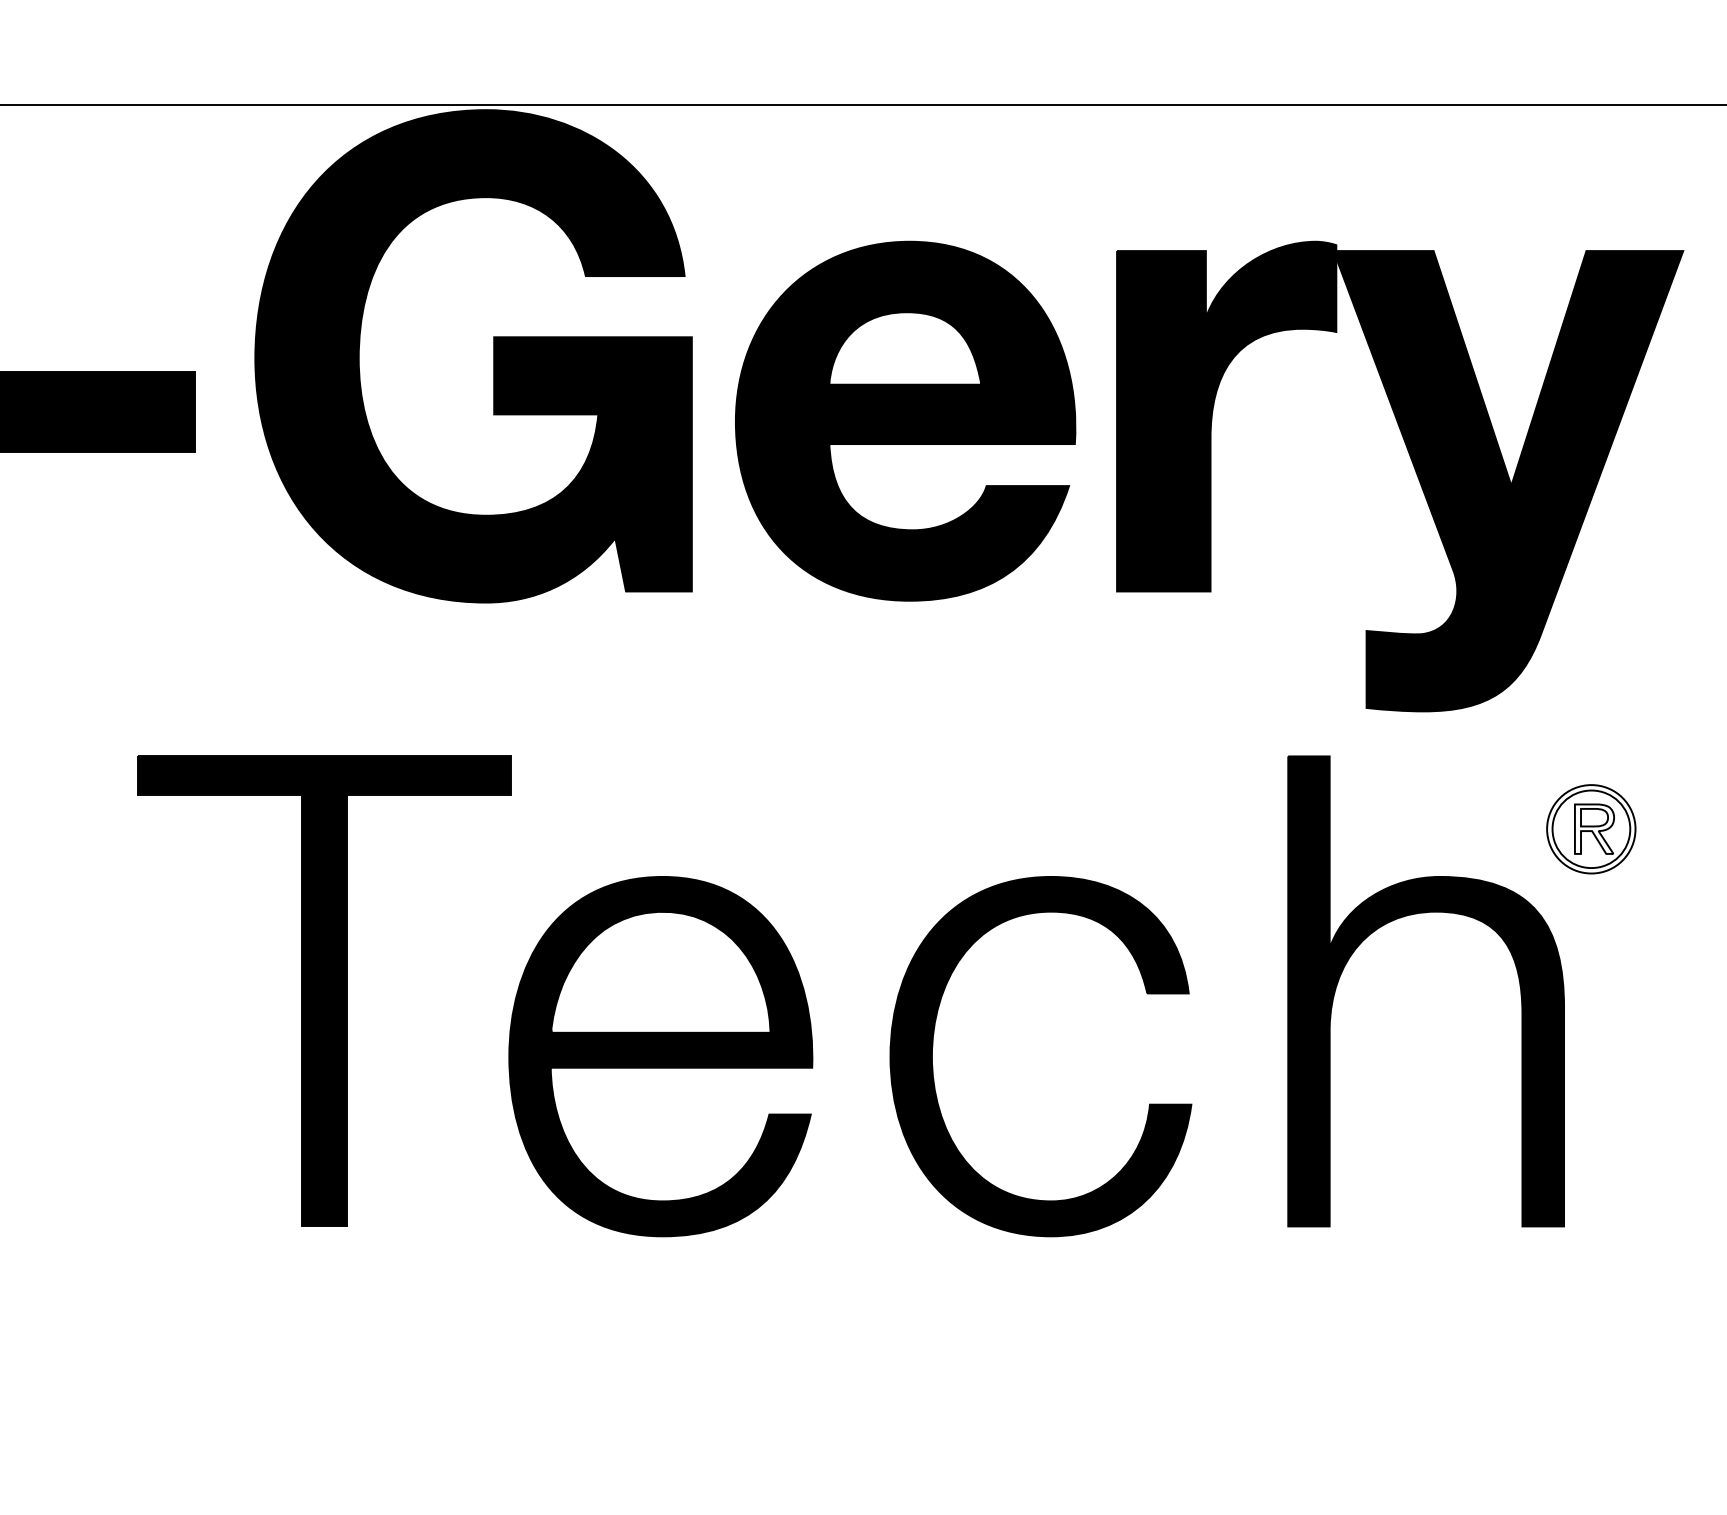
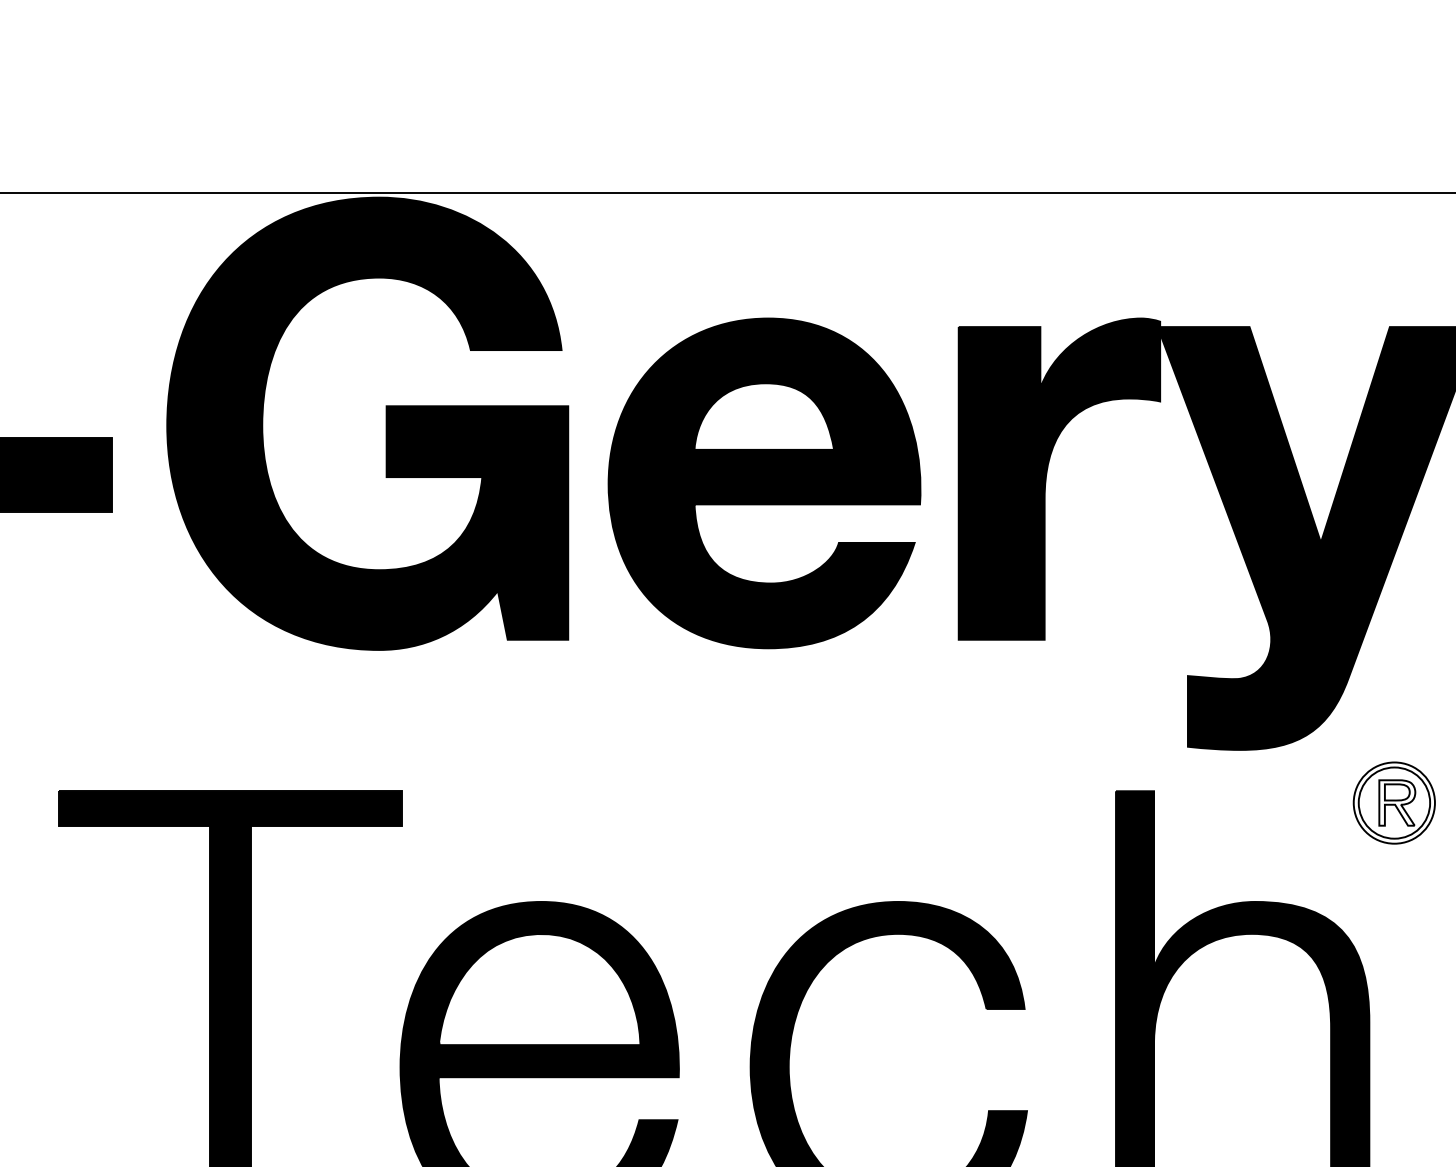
part: (1591, 829) -> (1394, 803), moved

